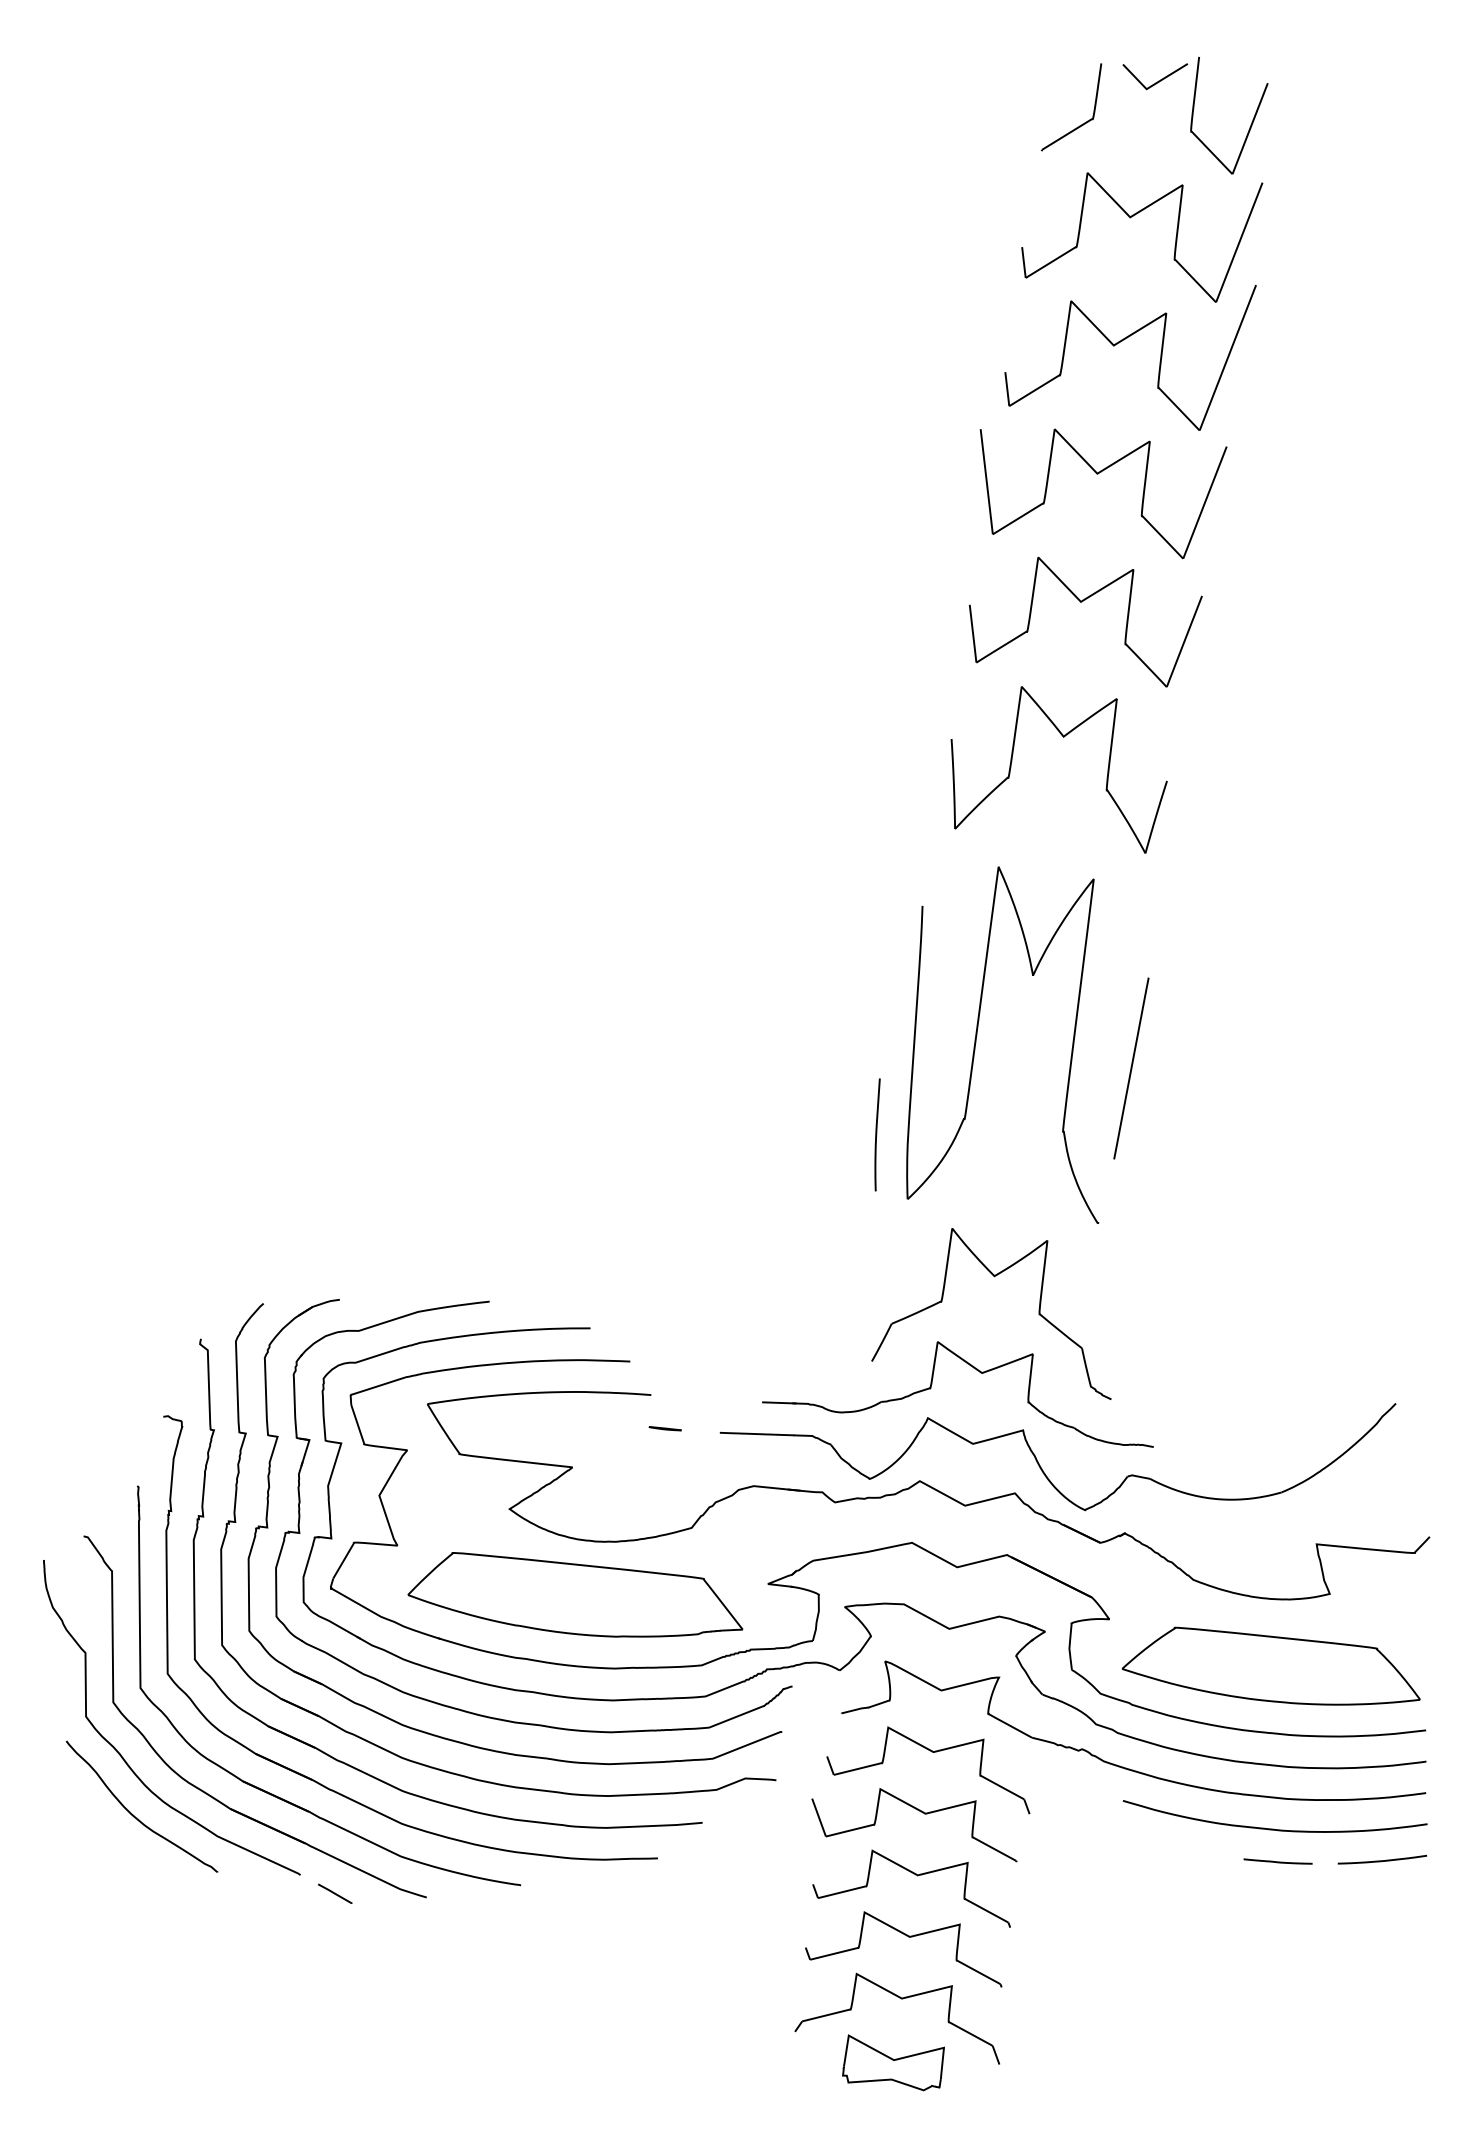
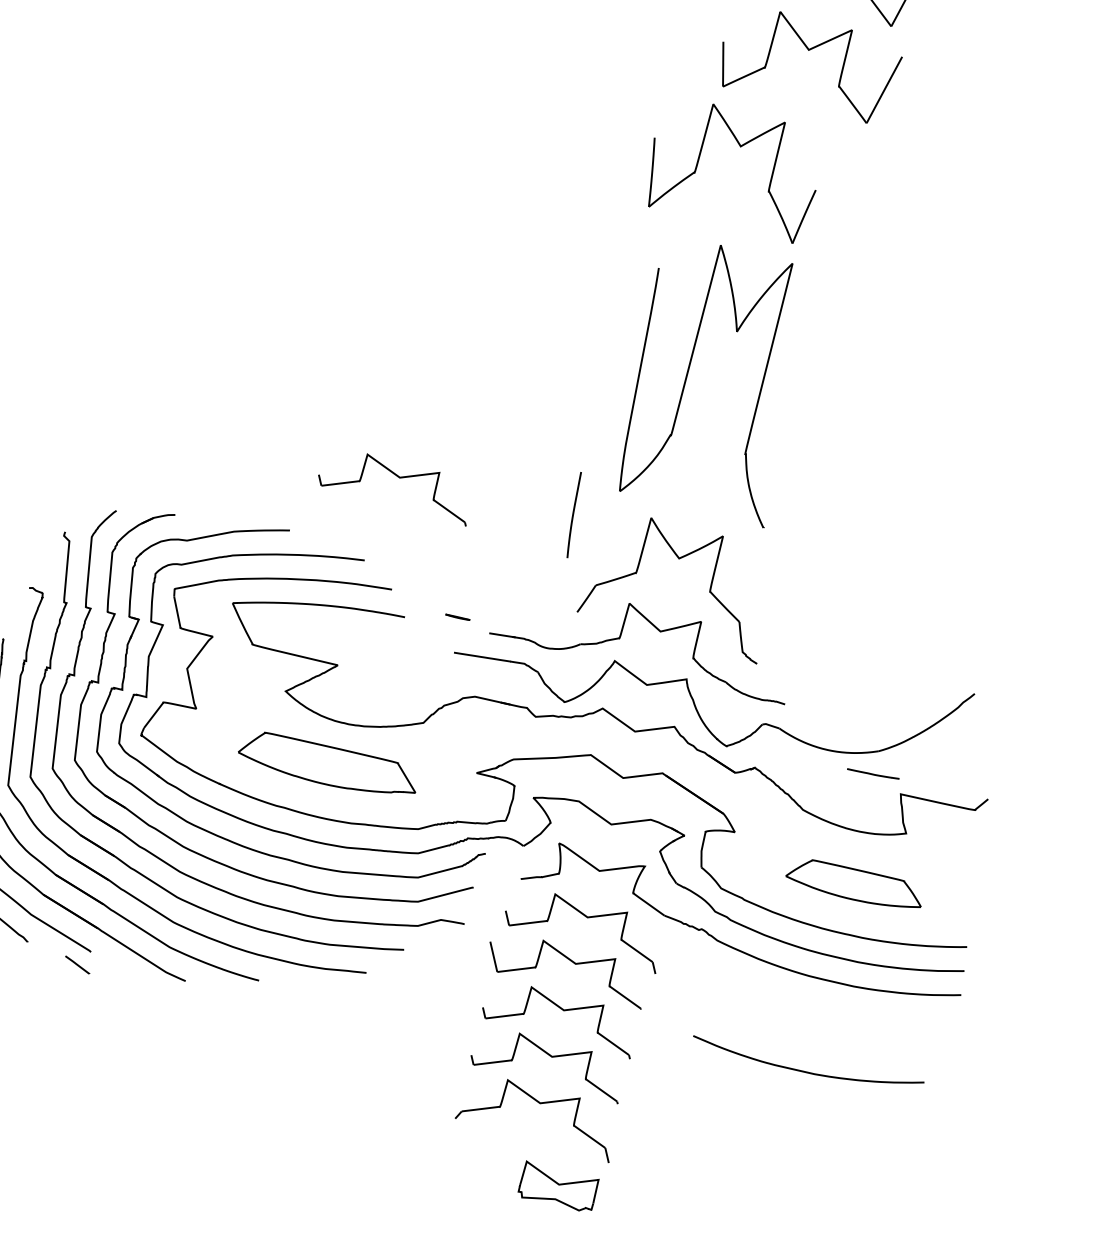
part: (1063, 737) -> (740, 147), moved
line: (1131, 1068) -> (803, 412), removed
curve: (877, 1134) -> (574, 514), moved
part: (622, 1217) -> (399, 478), added
line: (664, 1428) -> (457, 617), moved
part: (575, 1594) -> (328, 762), size x0.7
part: (1270, 1665) -> (854, 882), size x0.6
curve: (1274, 1828) -> (806, 1071), moved
curve: (1381, 1860) -> (920, 1042), removed
line: (1277, 1861) -> (872, 773), moved
line: (335, 1893) -> (77, 964), moved
part: (893, 2062) -> (558, 1186), moved

